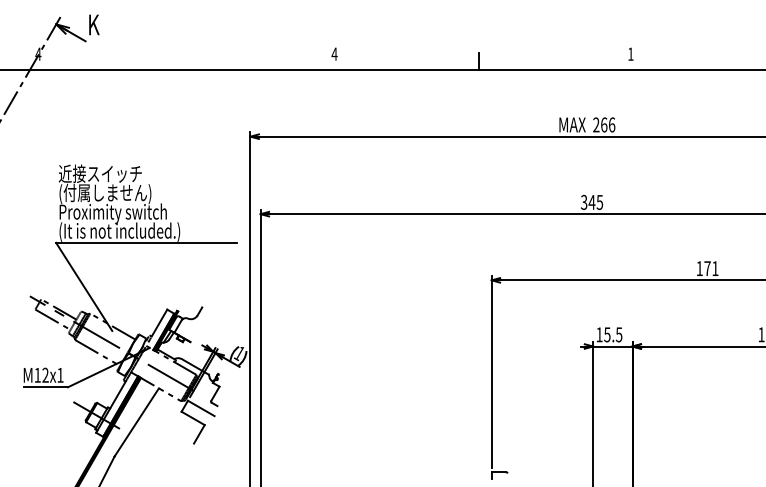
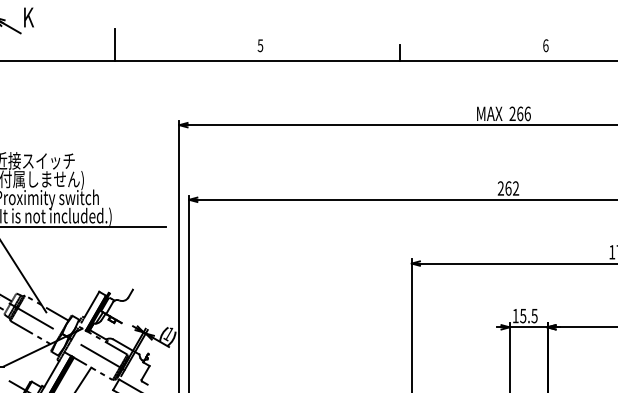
line: (183, 53) -> (114, 45), added
text: (334, 53) -> (260, 45), 4 -> 5
text: (630, 53) -> (545, 45), 1 -> 6
text: (592, 202) -> (508, 188), 345 -> 262

